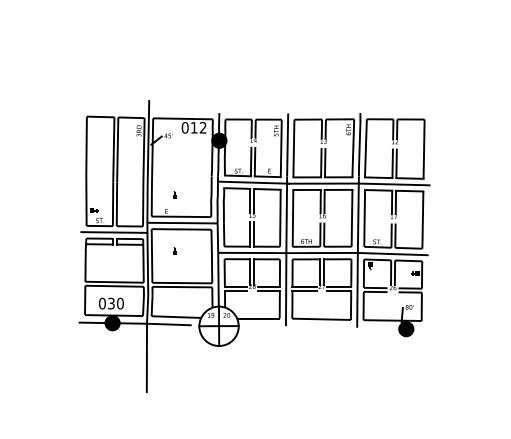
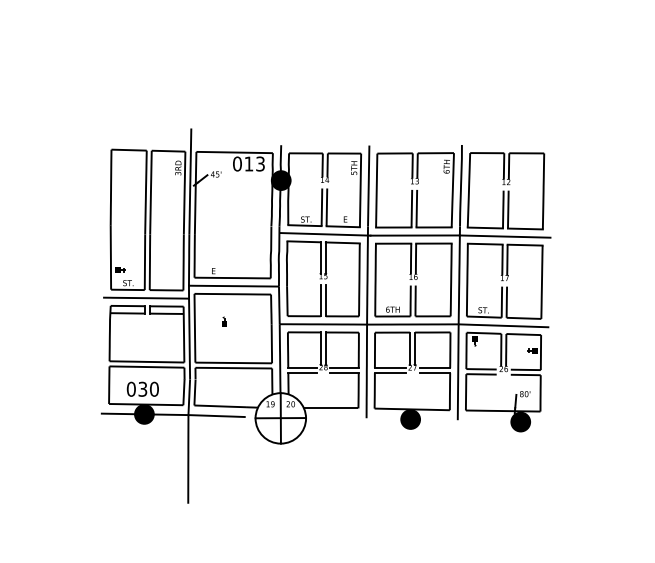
text: (202, 127) -> (259, 163), 012 -> 013
part: (174, 194) -> (223, 249), removed
fill: (320, 327) -> (410, 419), added

